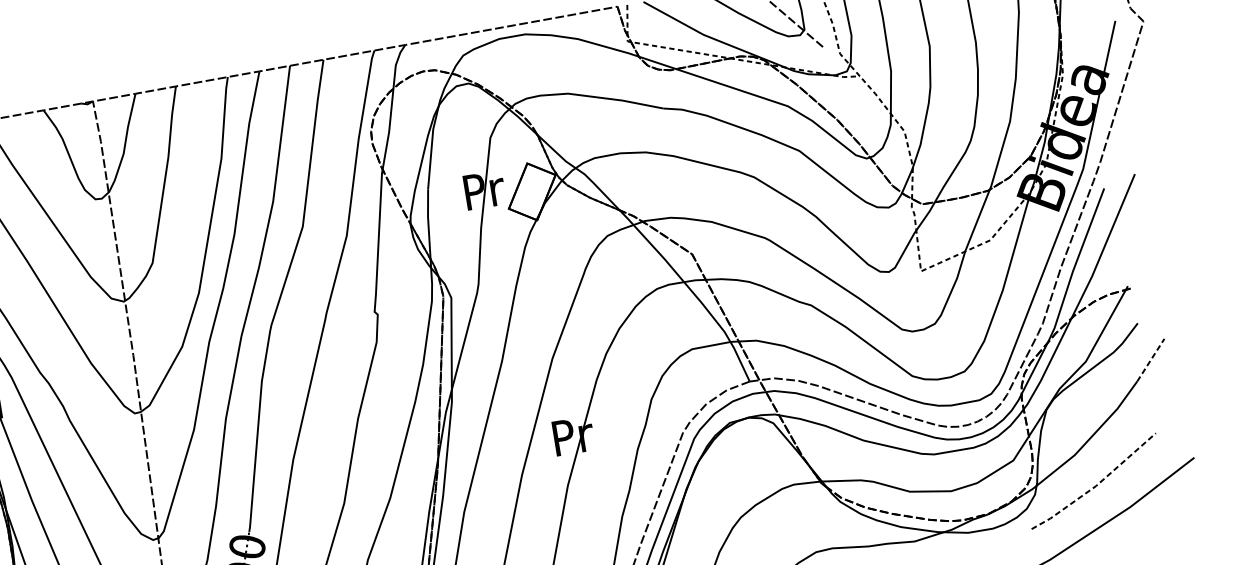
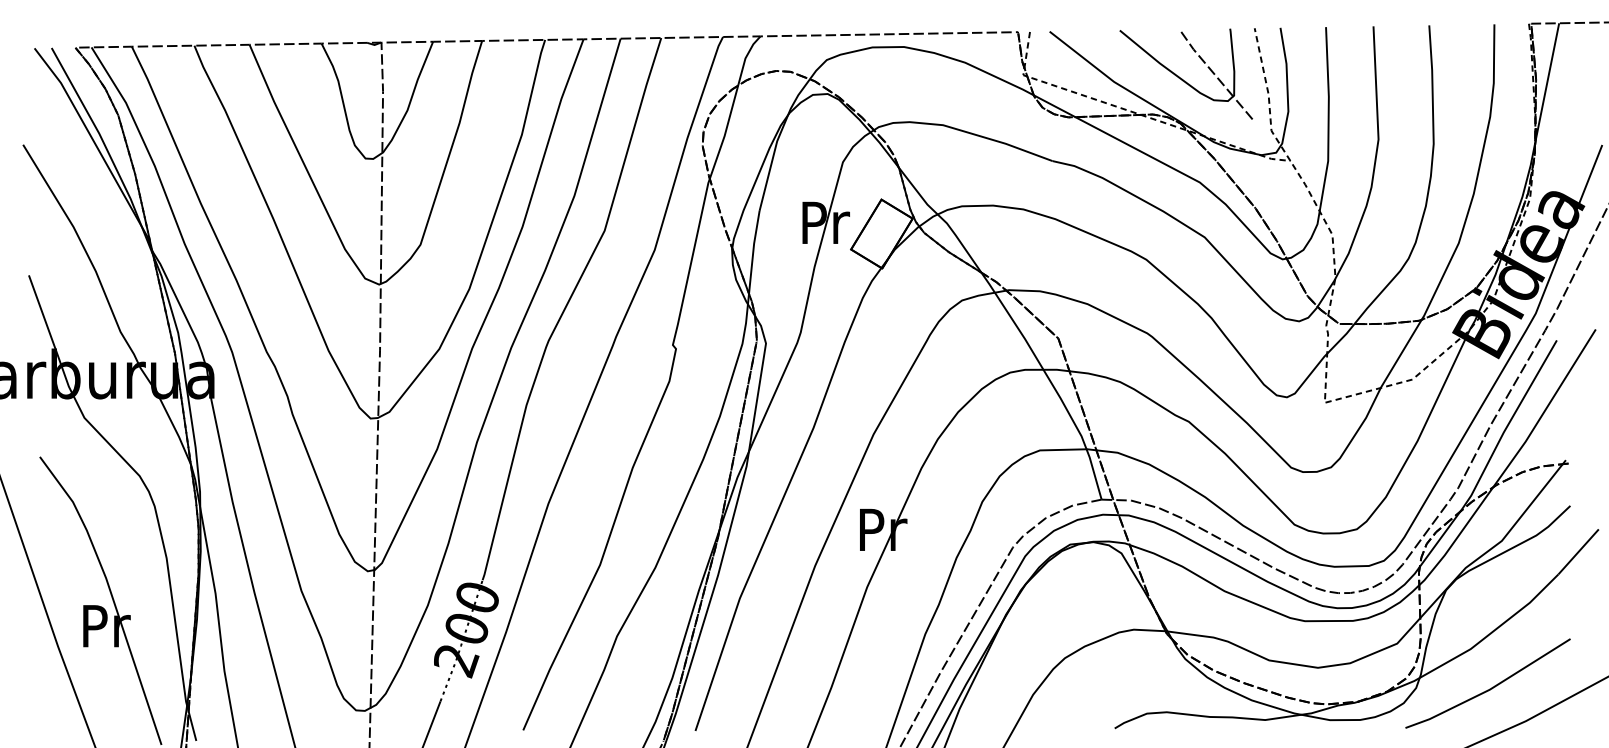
line: (1150, 359) -> (1578, 551), dashed -> solid
line: (1096, 485) -> (1490, 689), dashed -> solid

